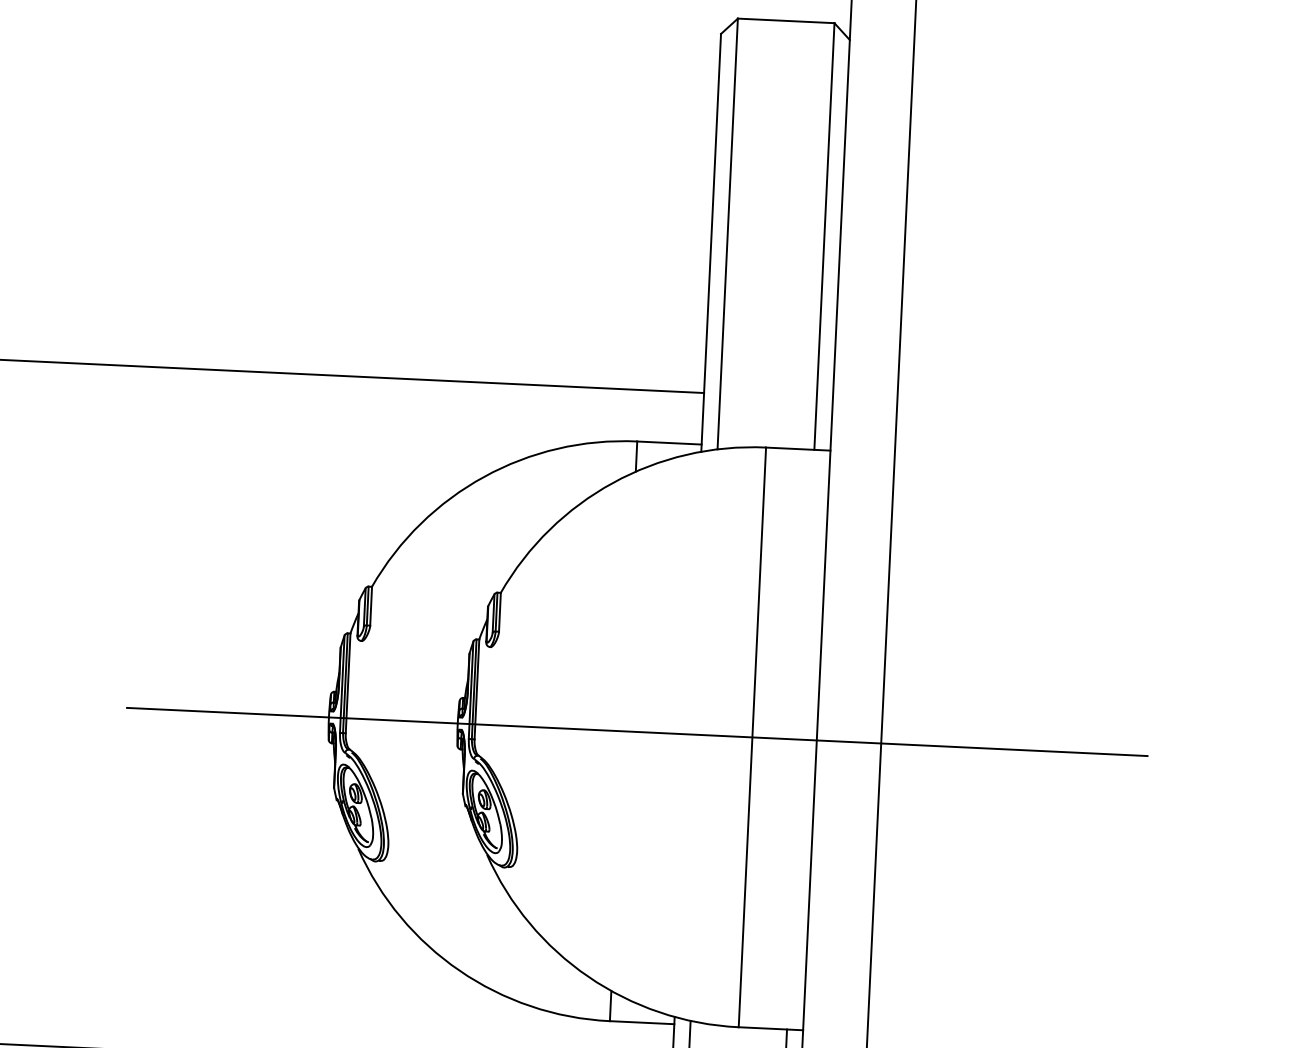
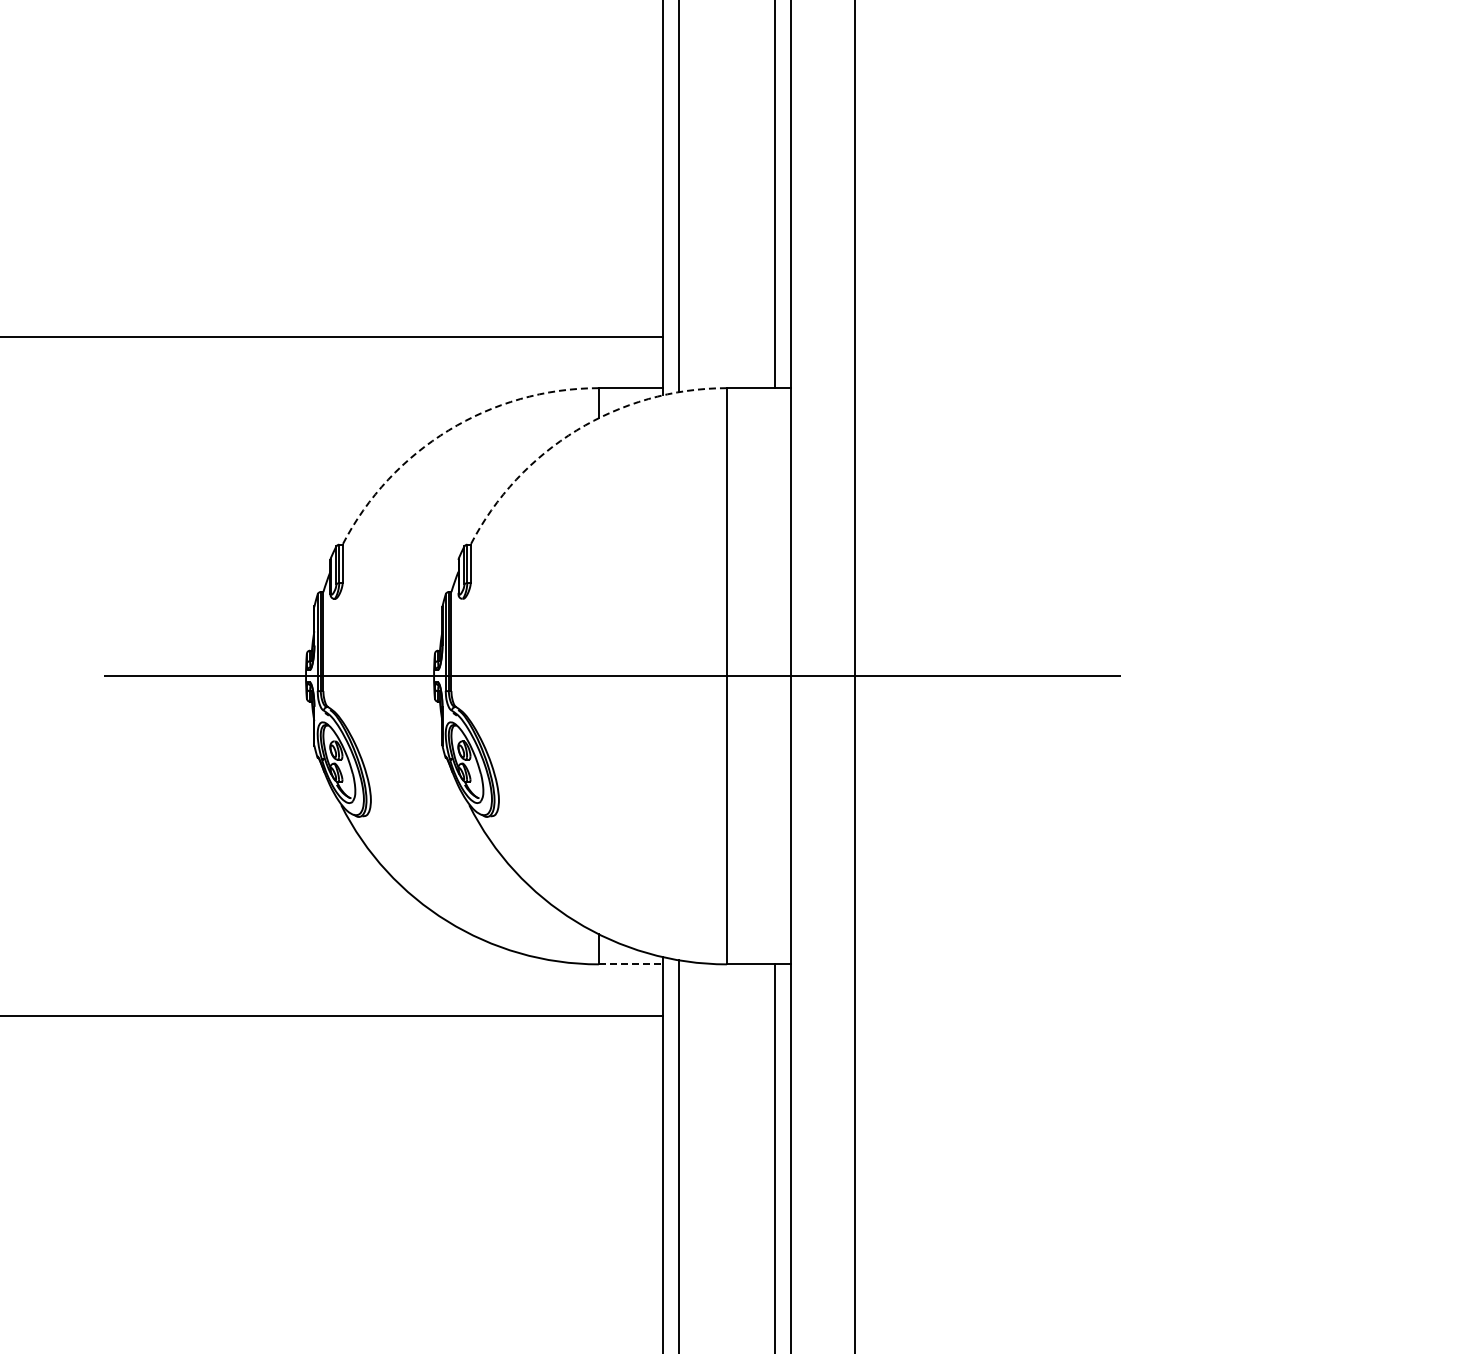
arc: (483, 476) -> (448, 430), solid -> dashed
arc: (612, 483) -> (576, 430), solid -> dashed
line: (642, 1022) -> (631, 964), solid -> dashed

